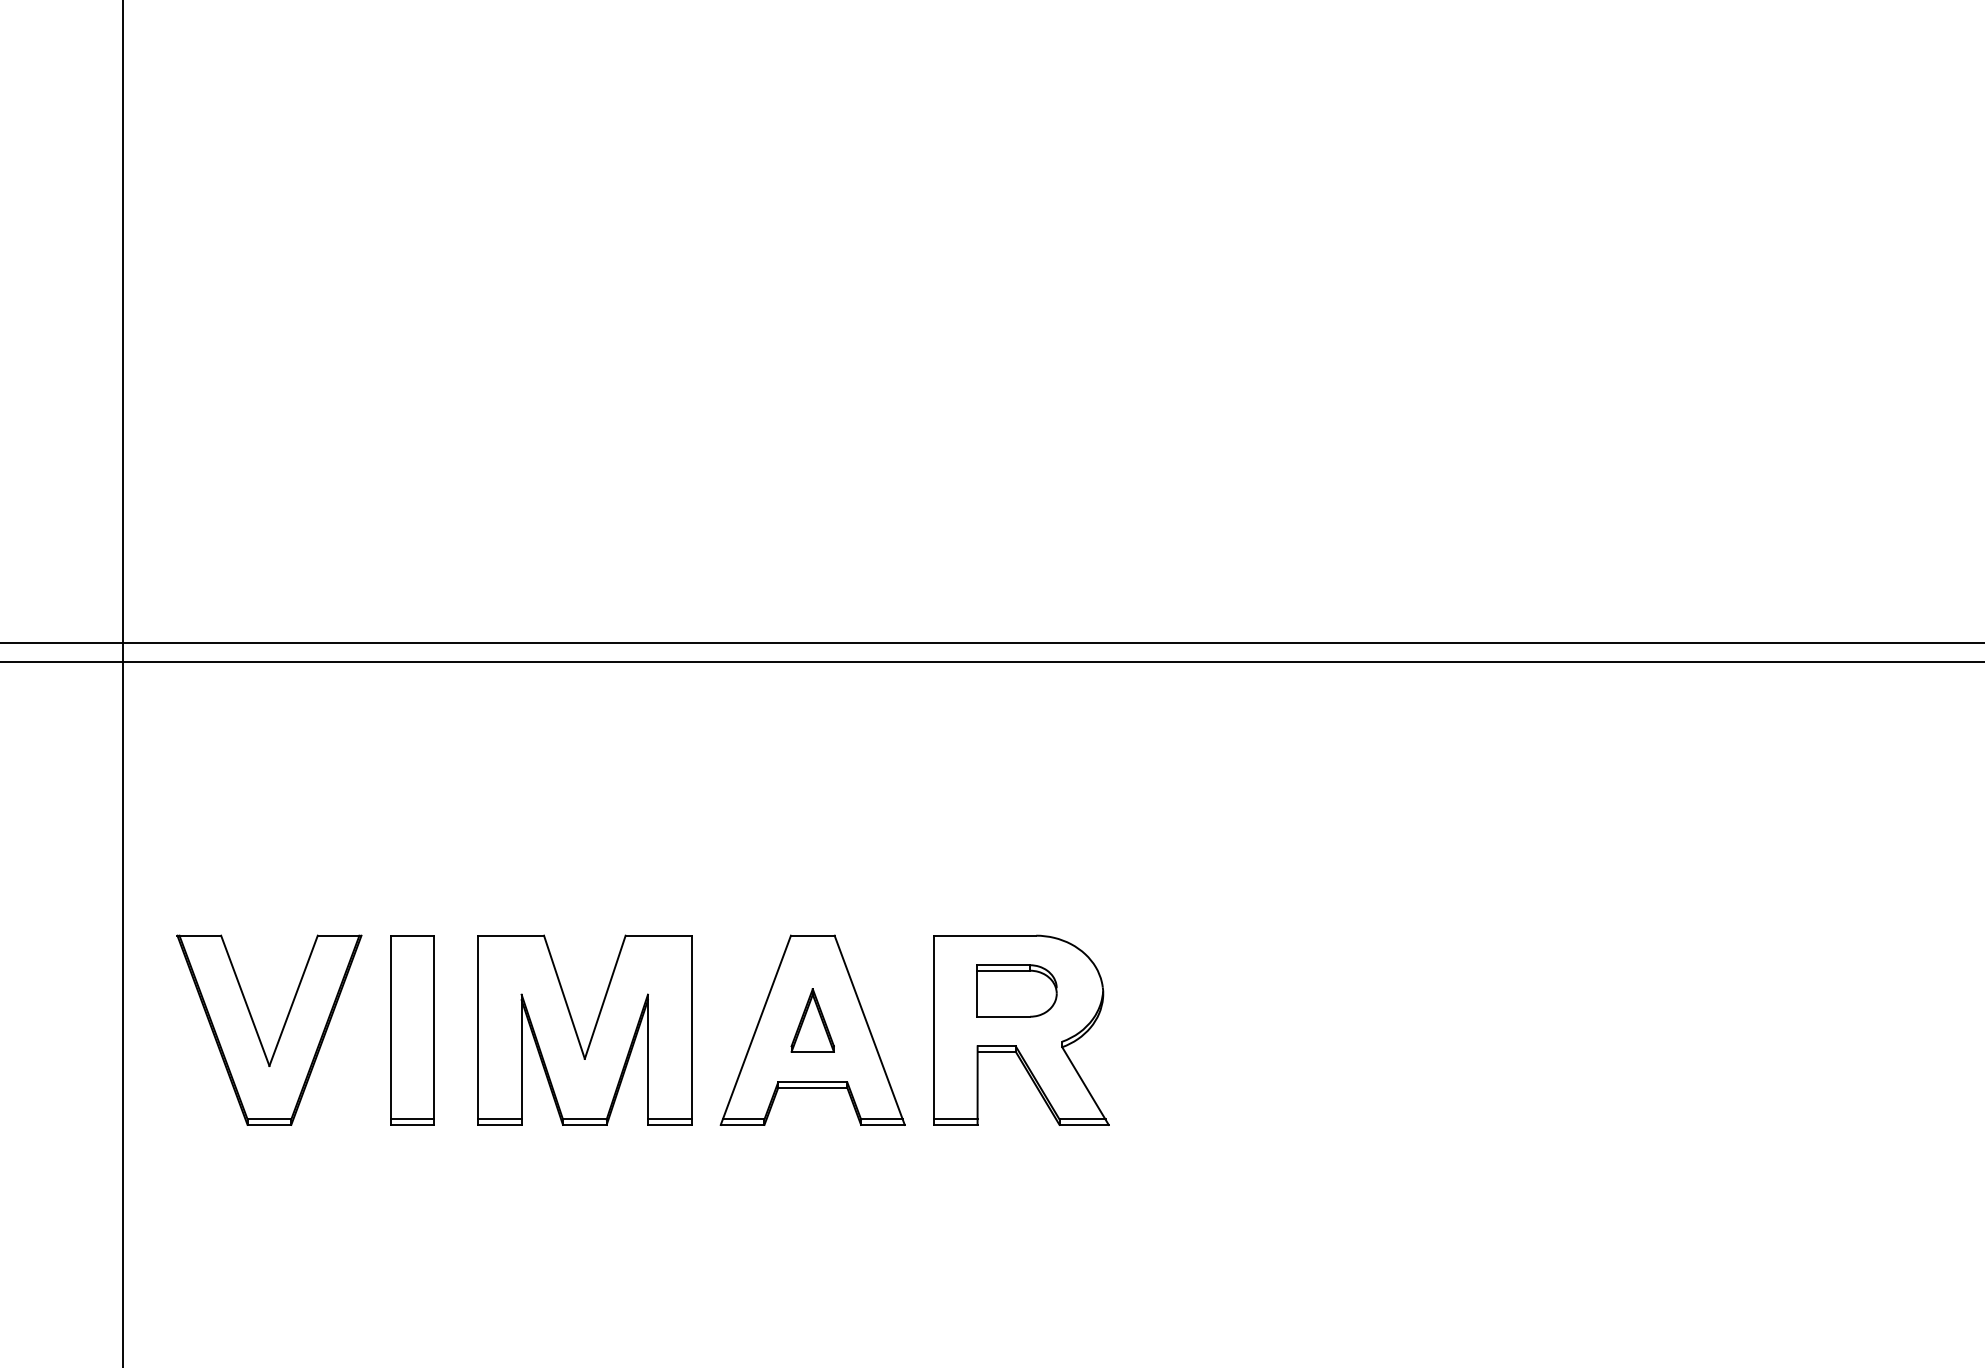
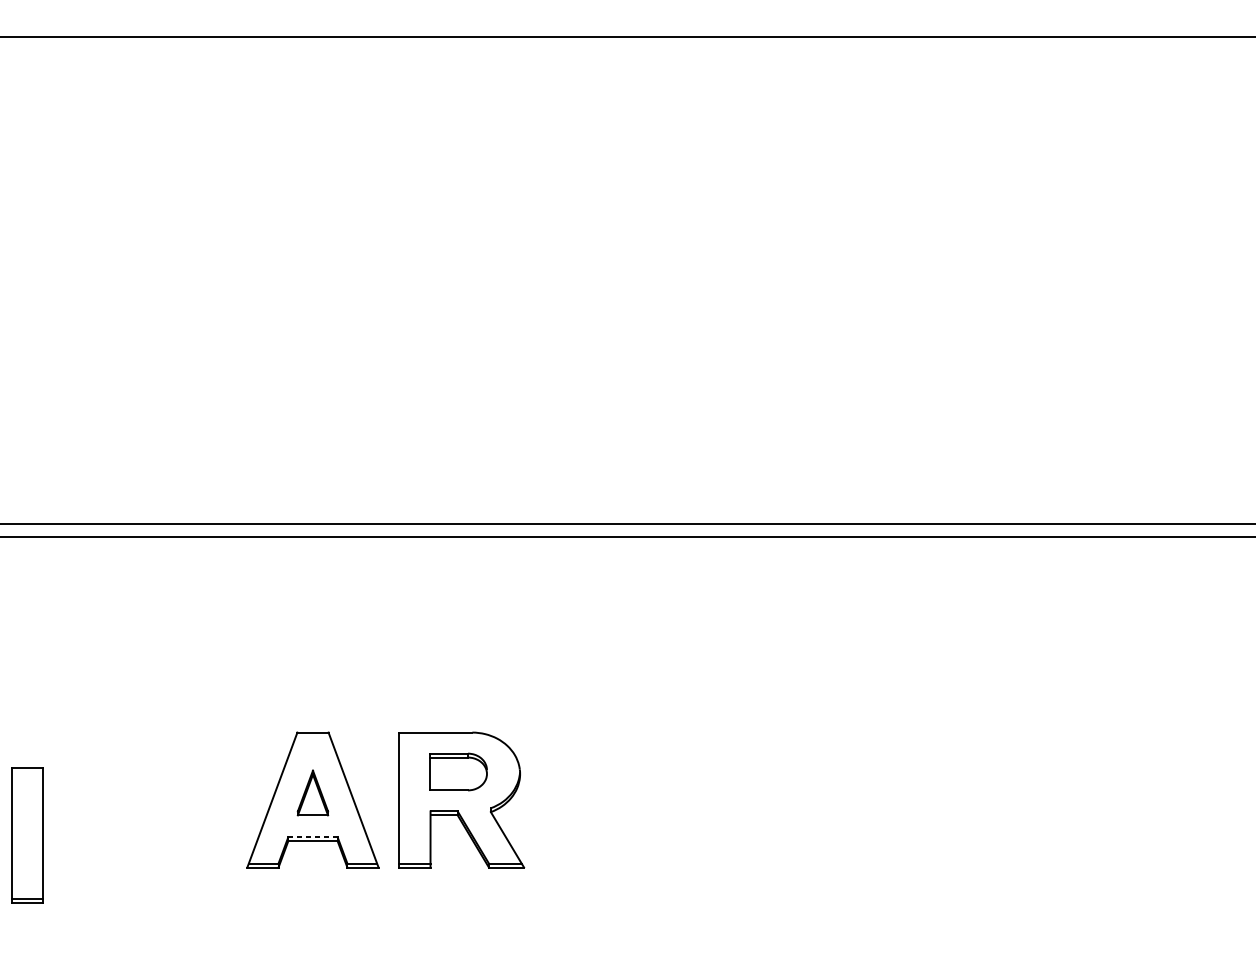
part: (412, 1030) -> (27, 835), moved
part: (577, 1032) -> (145, 801), removed
line: (813, 1082) -> (313, 837), solid -> dashed

